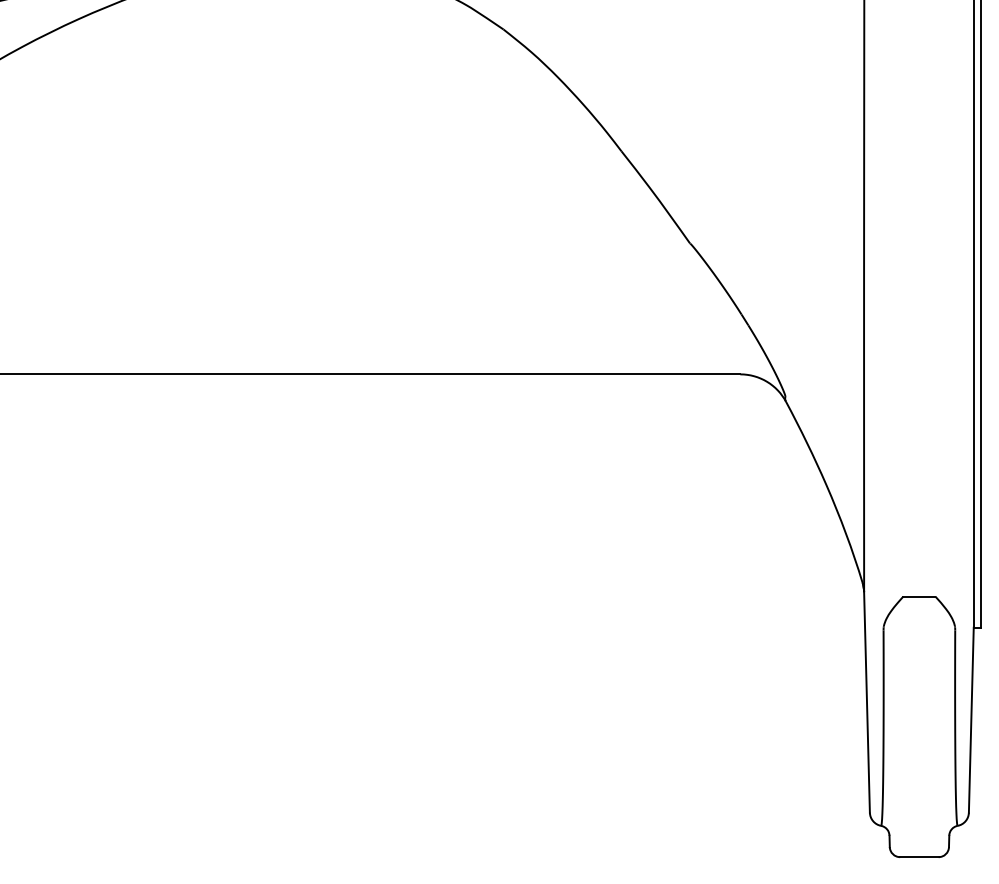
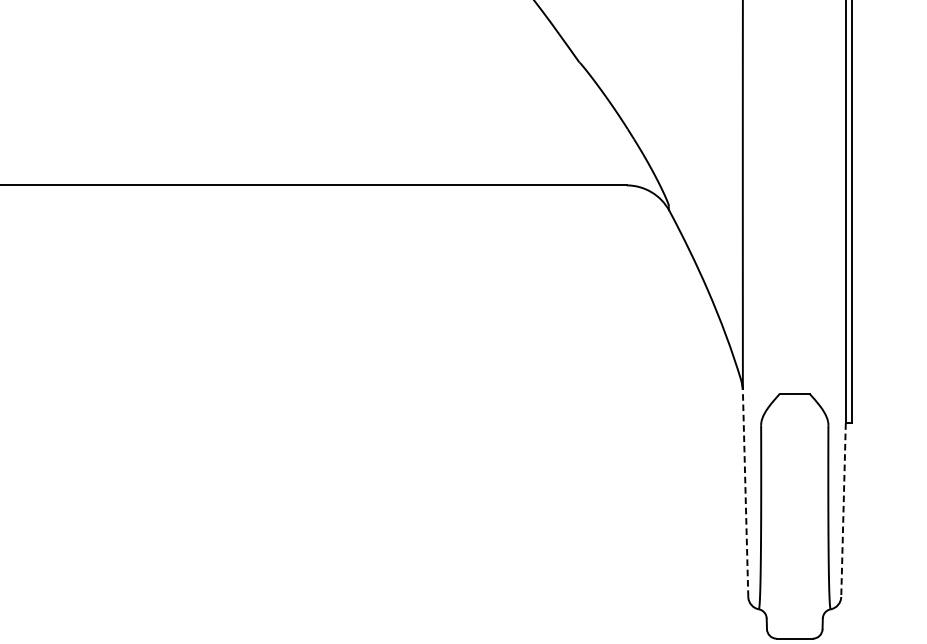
line: (867, 702) -> (746, 493), solid -> dashed
line: (971, 720) -> (843, 510), solid -> dashed

